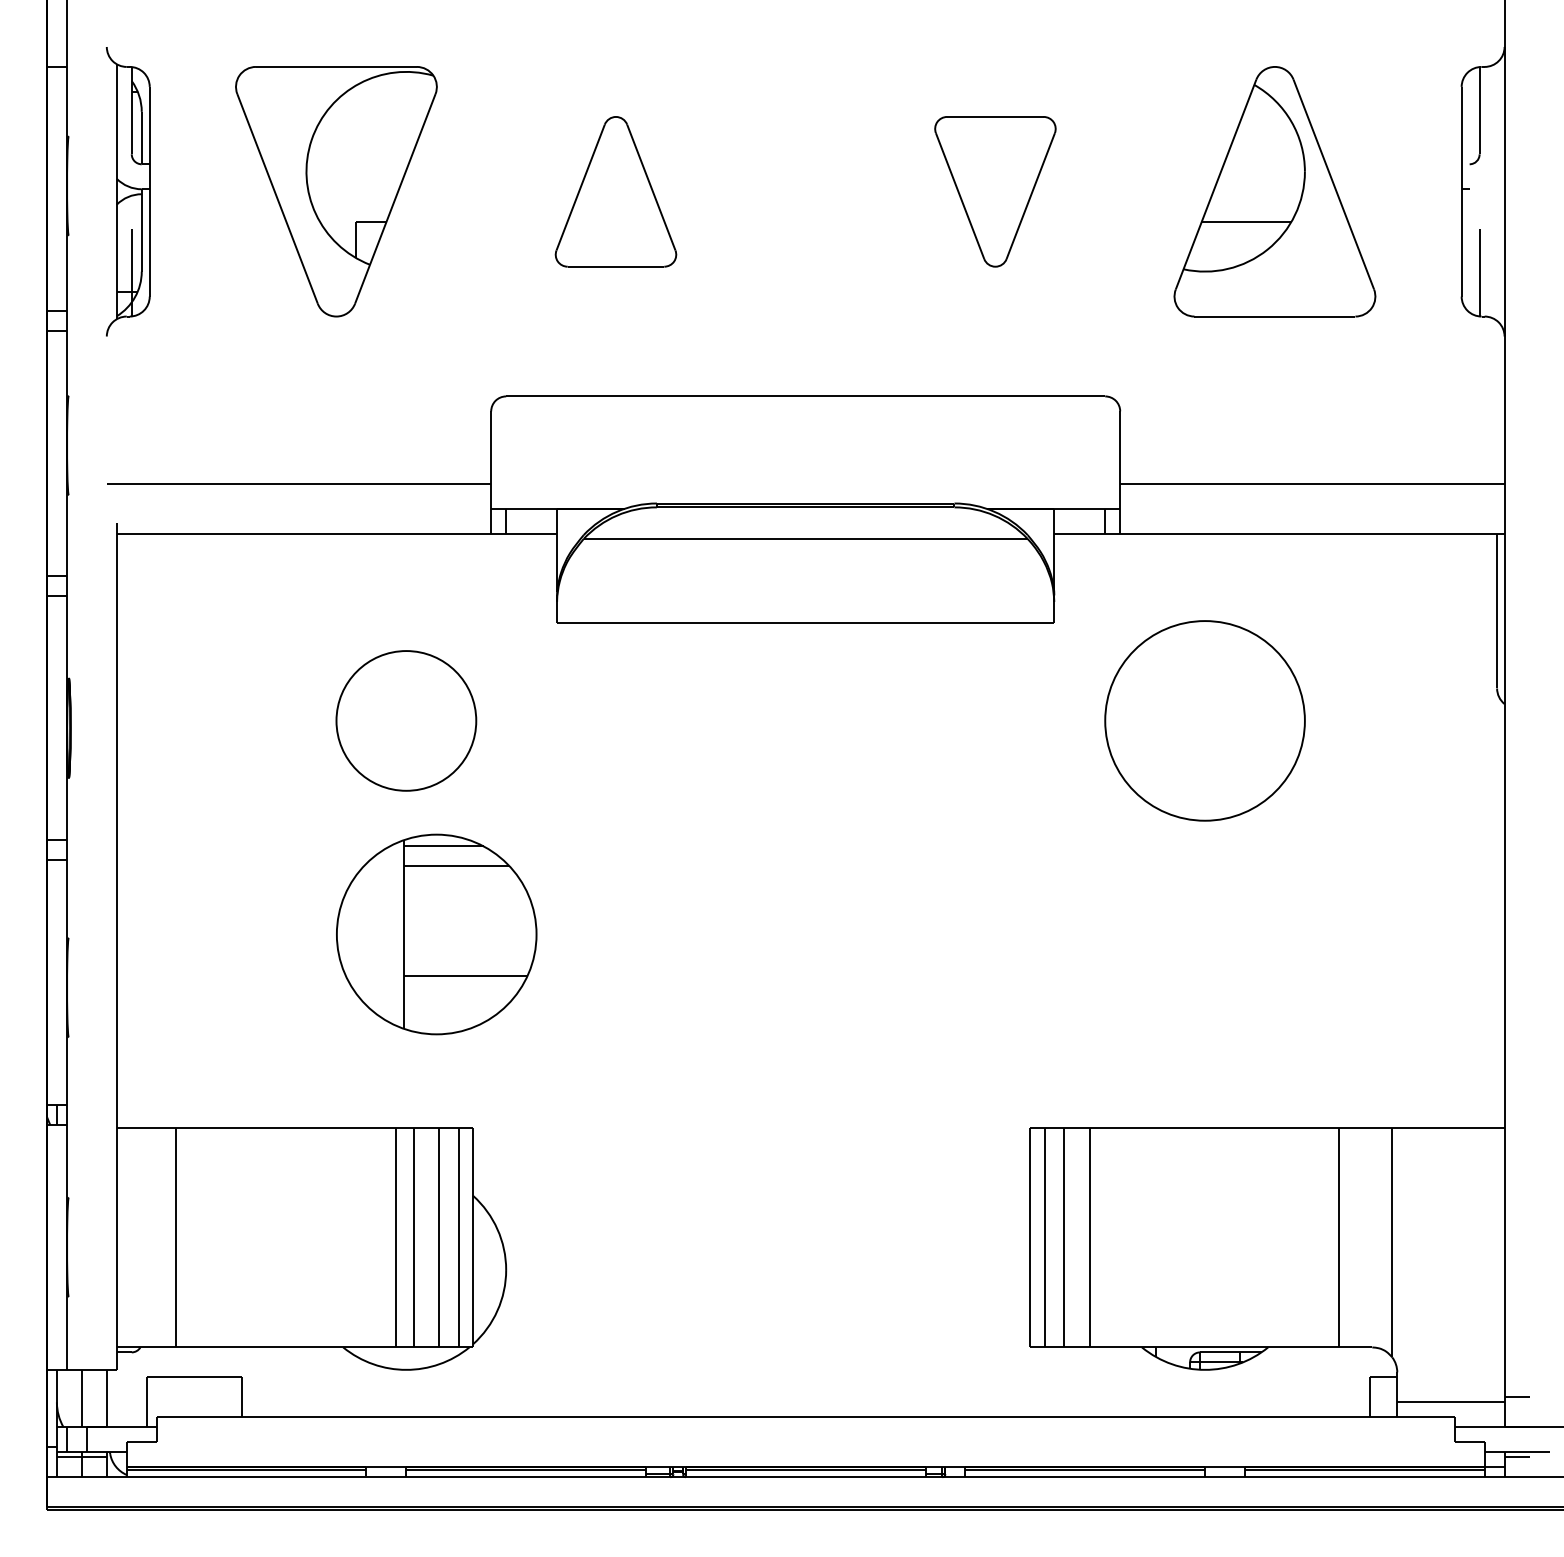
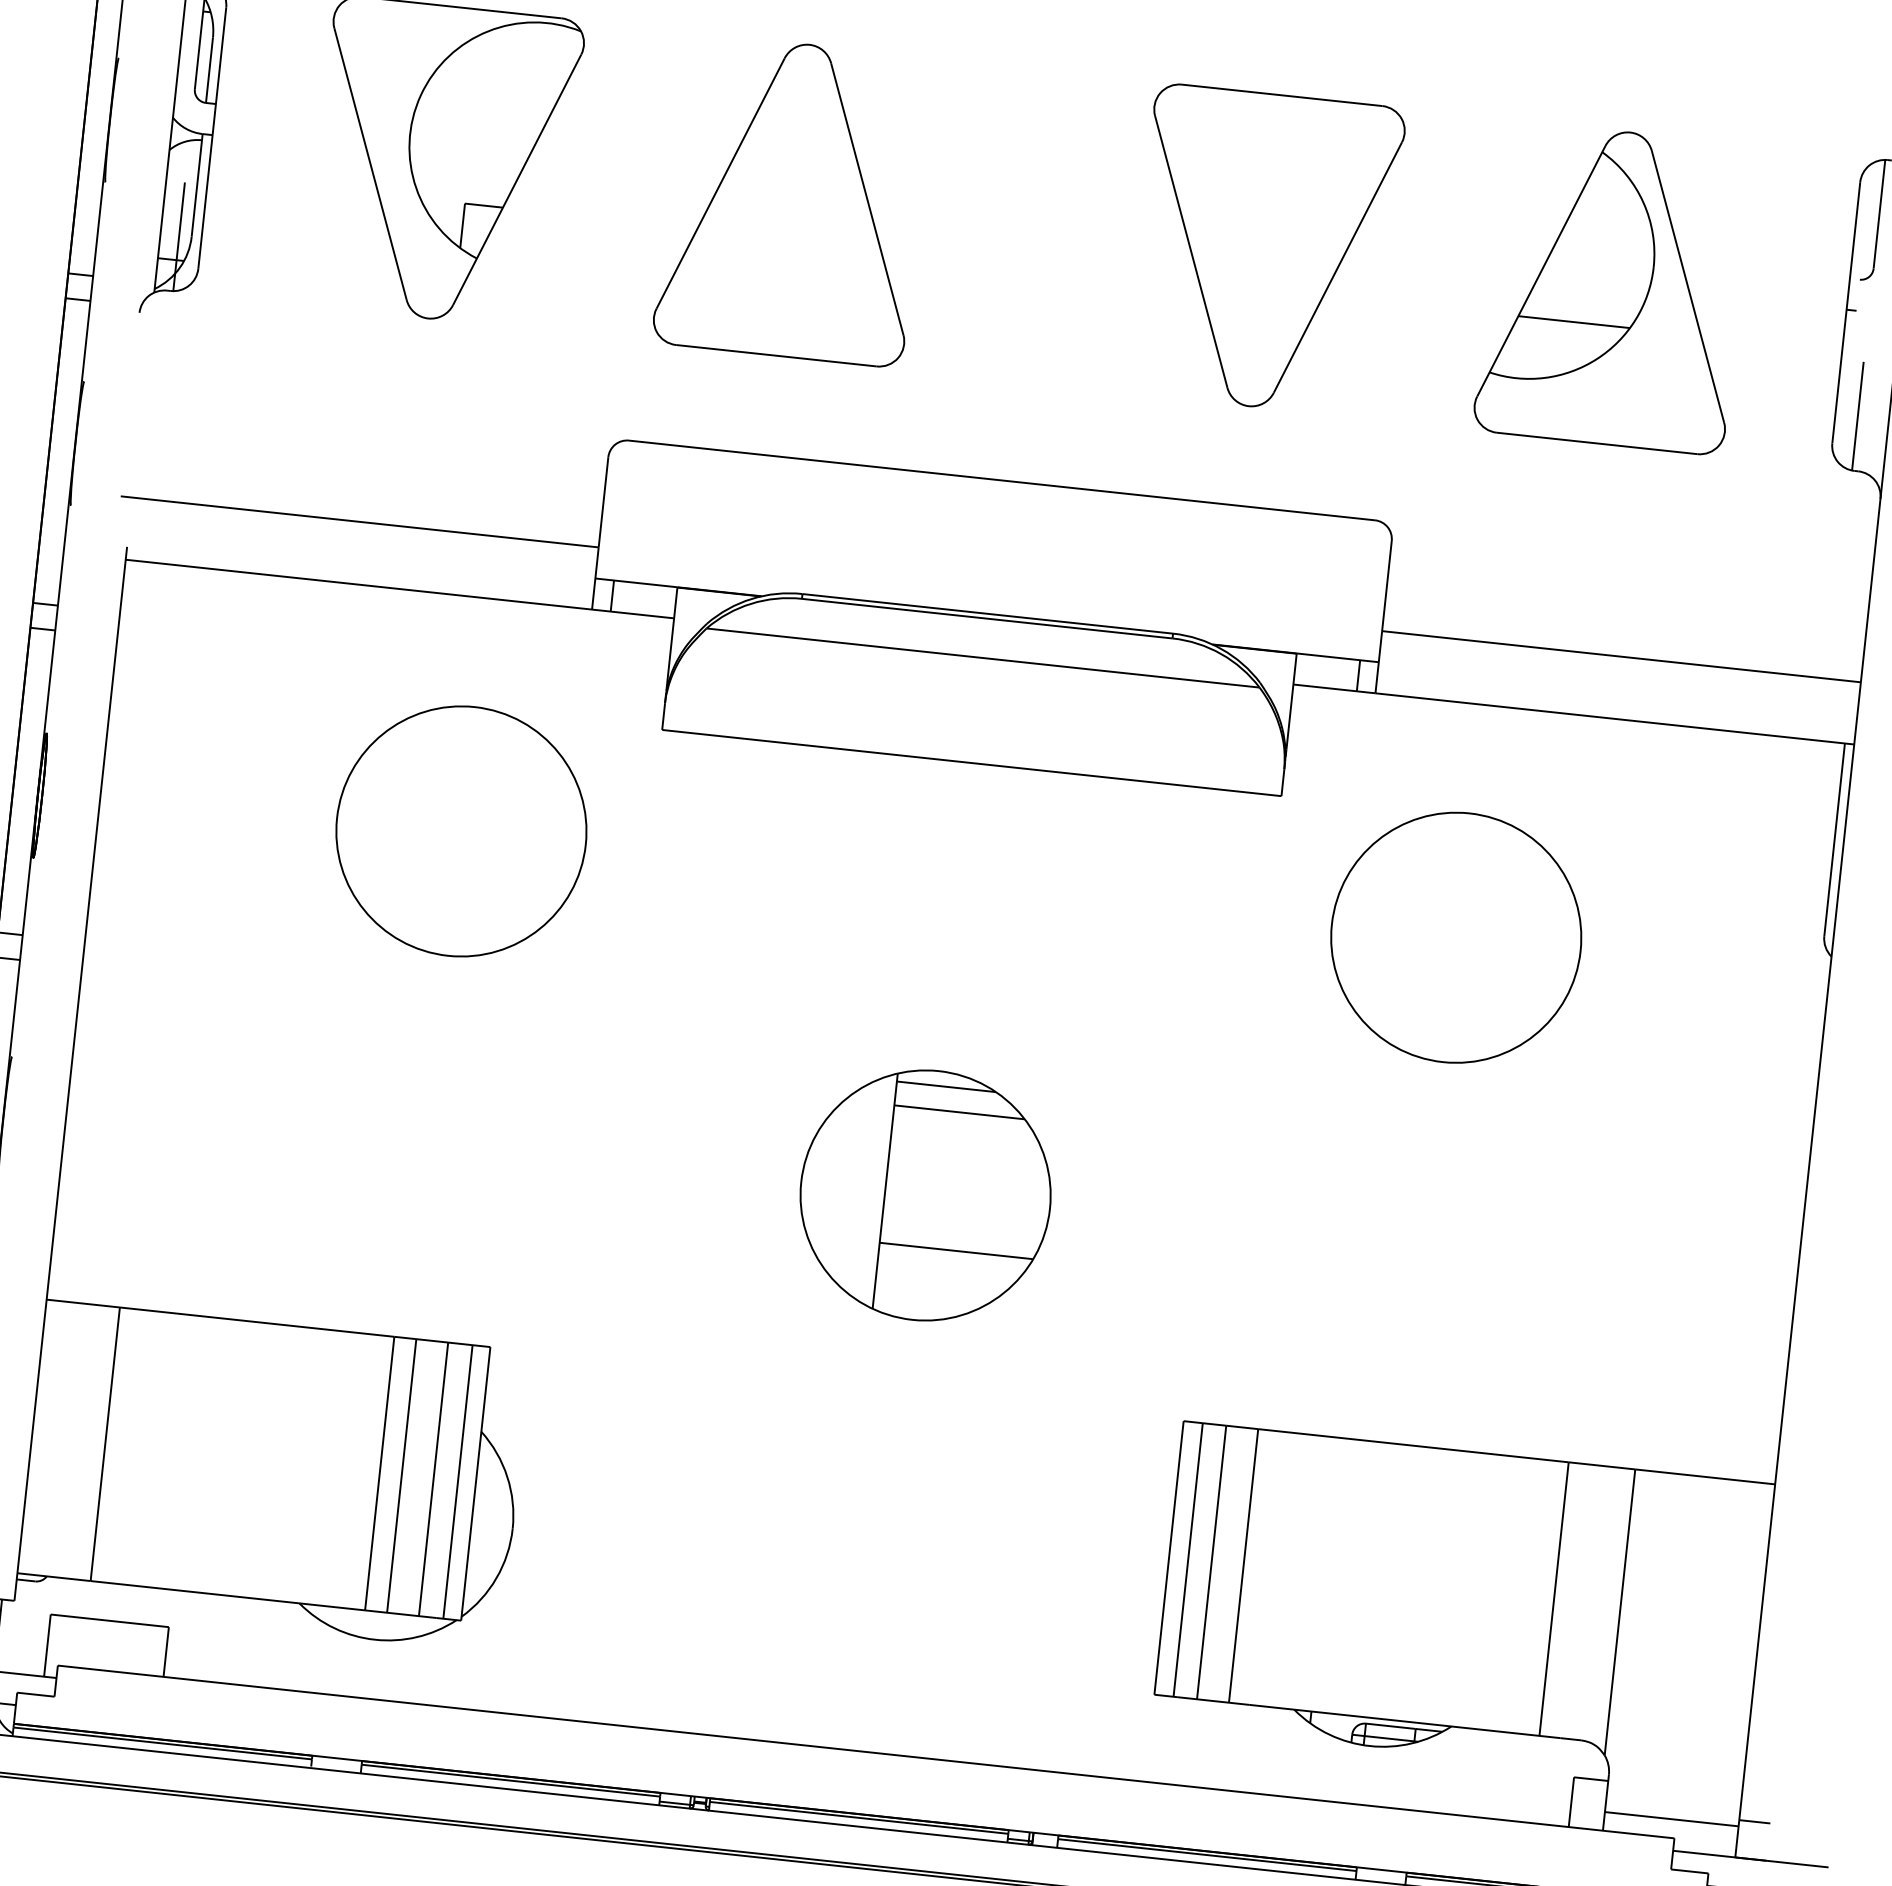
part: (615, 191) -> (792, 199), size x1.67
part: (995, 191) -> (1265, 250), size x1.67
part: (406, 720) -> (461, 830), size x1.43
part: (436, 934) -> (925, 1195), moved

